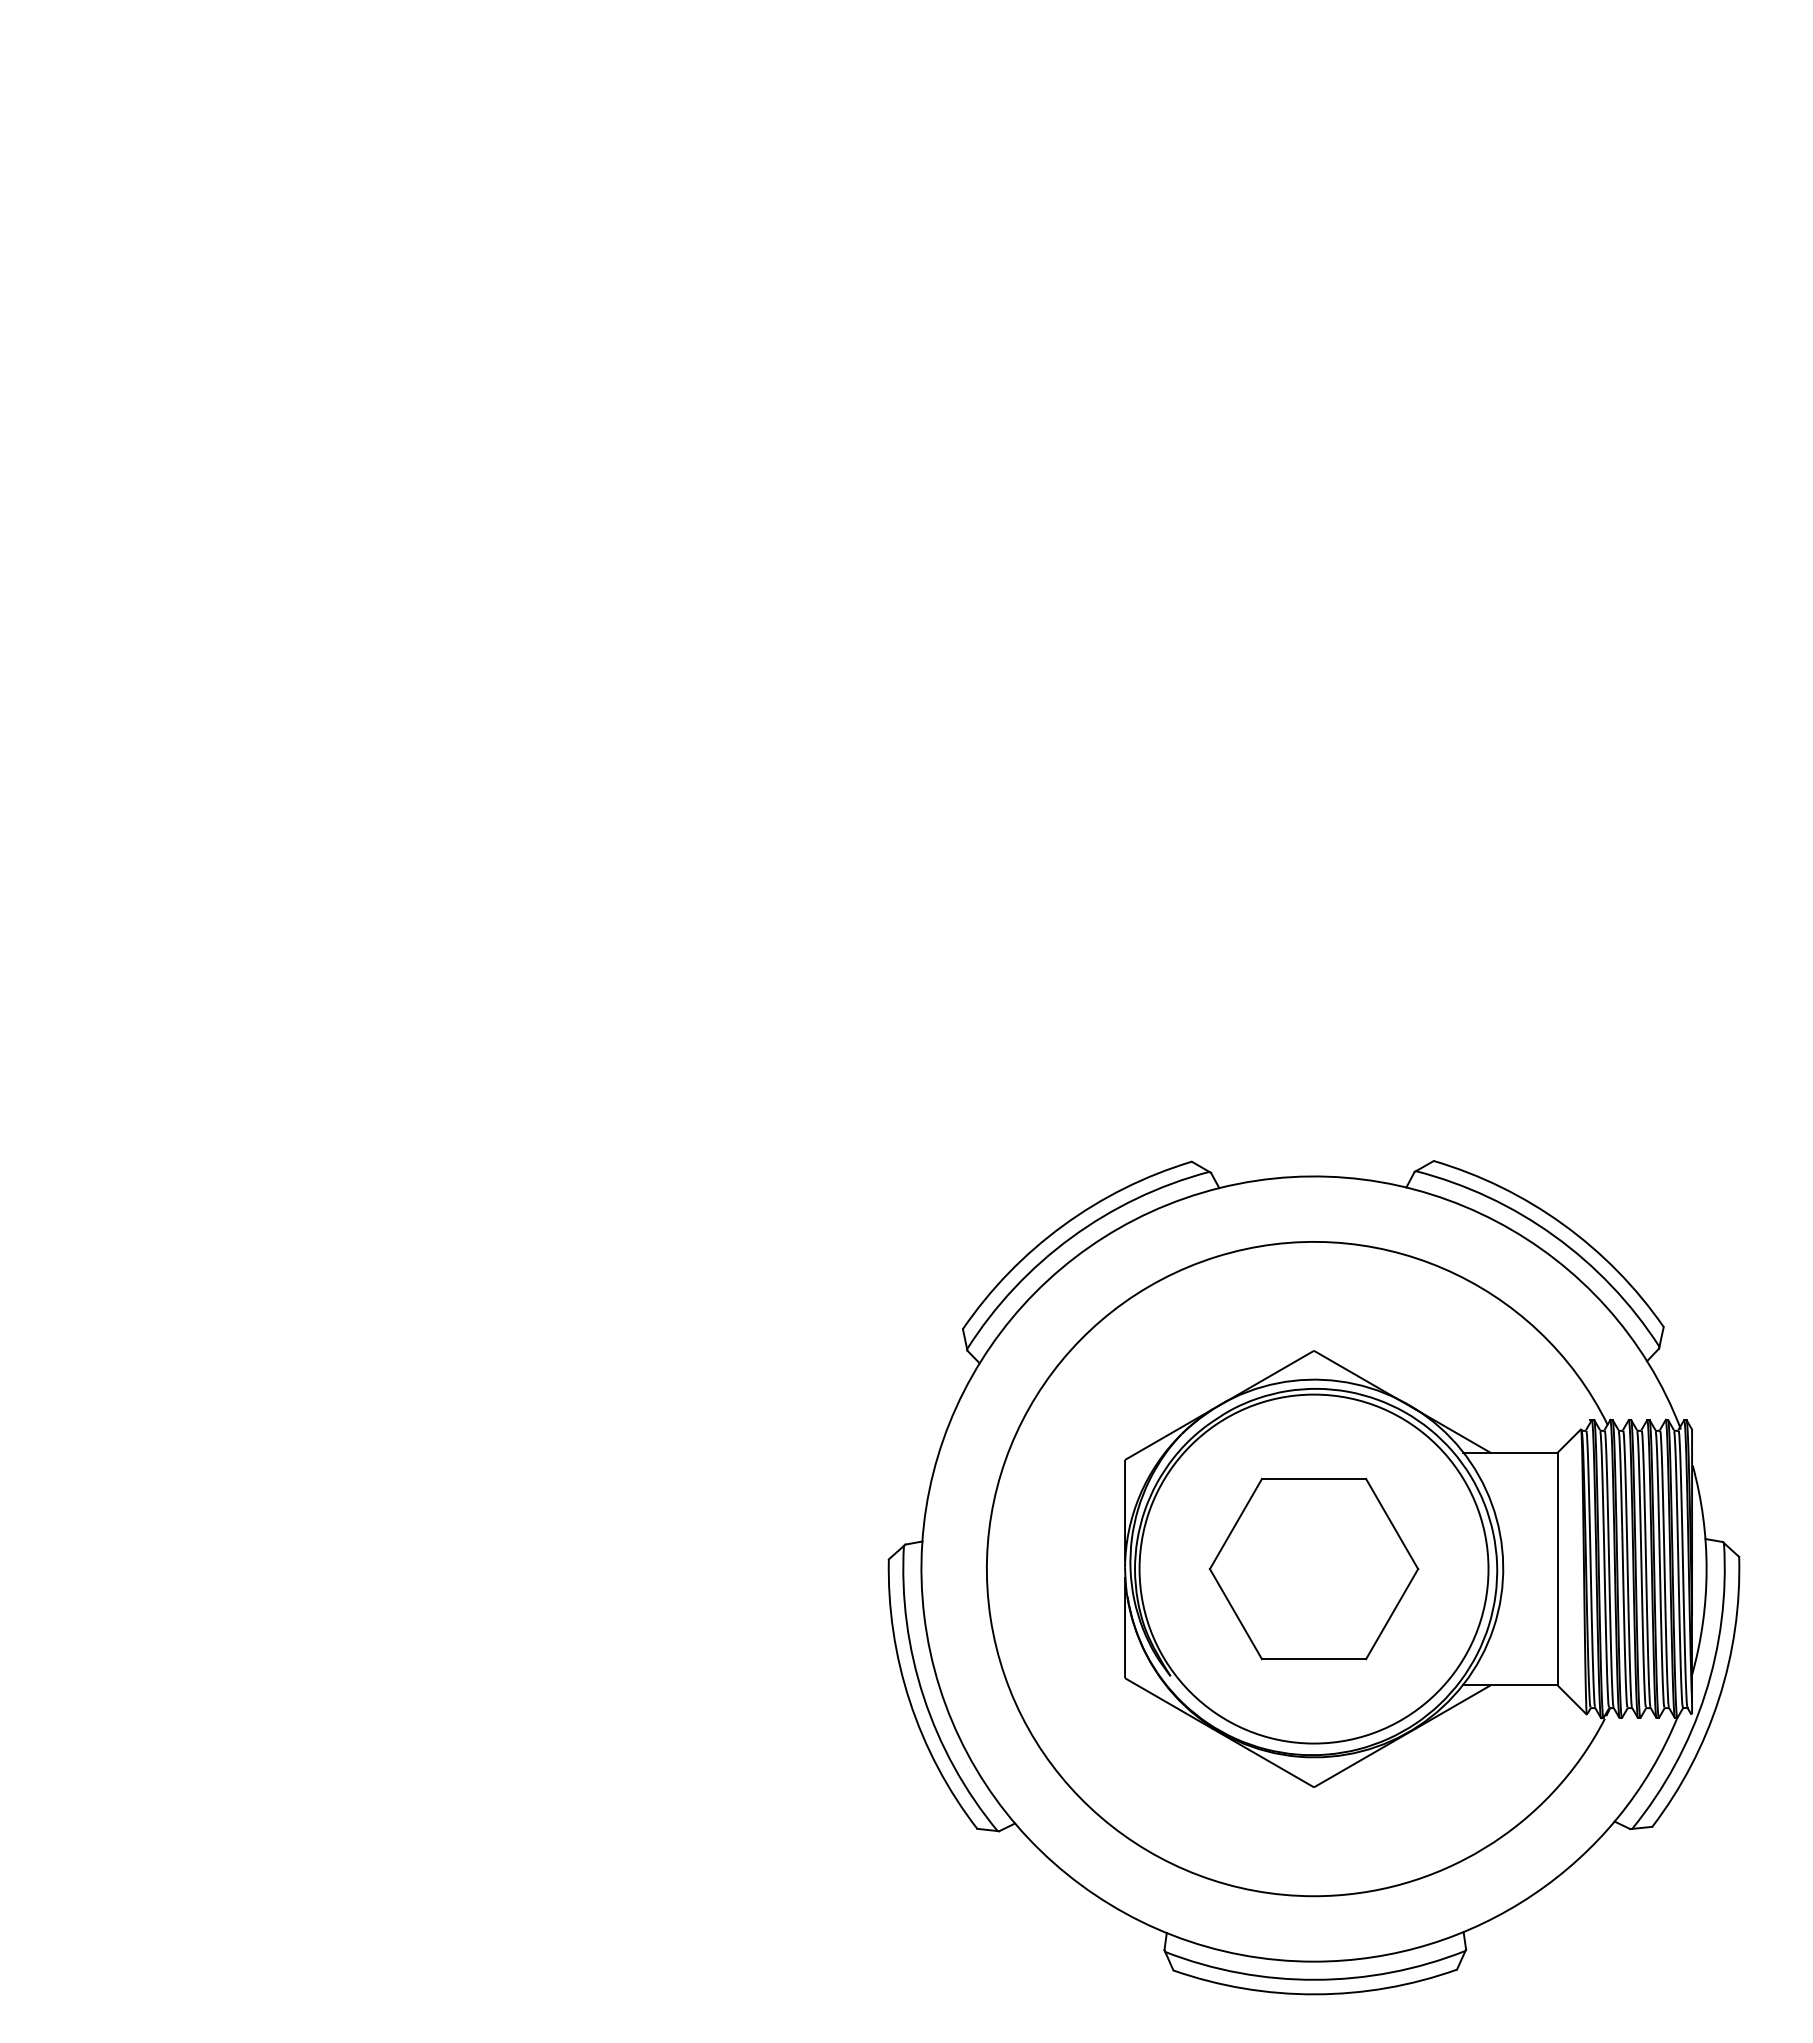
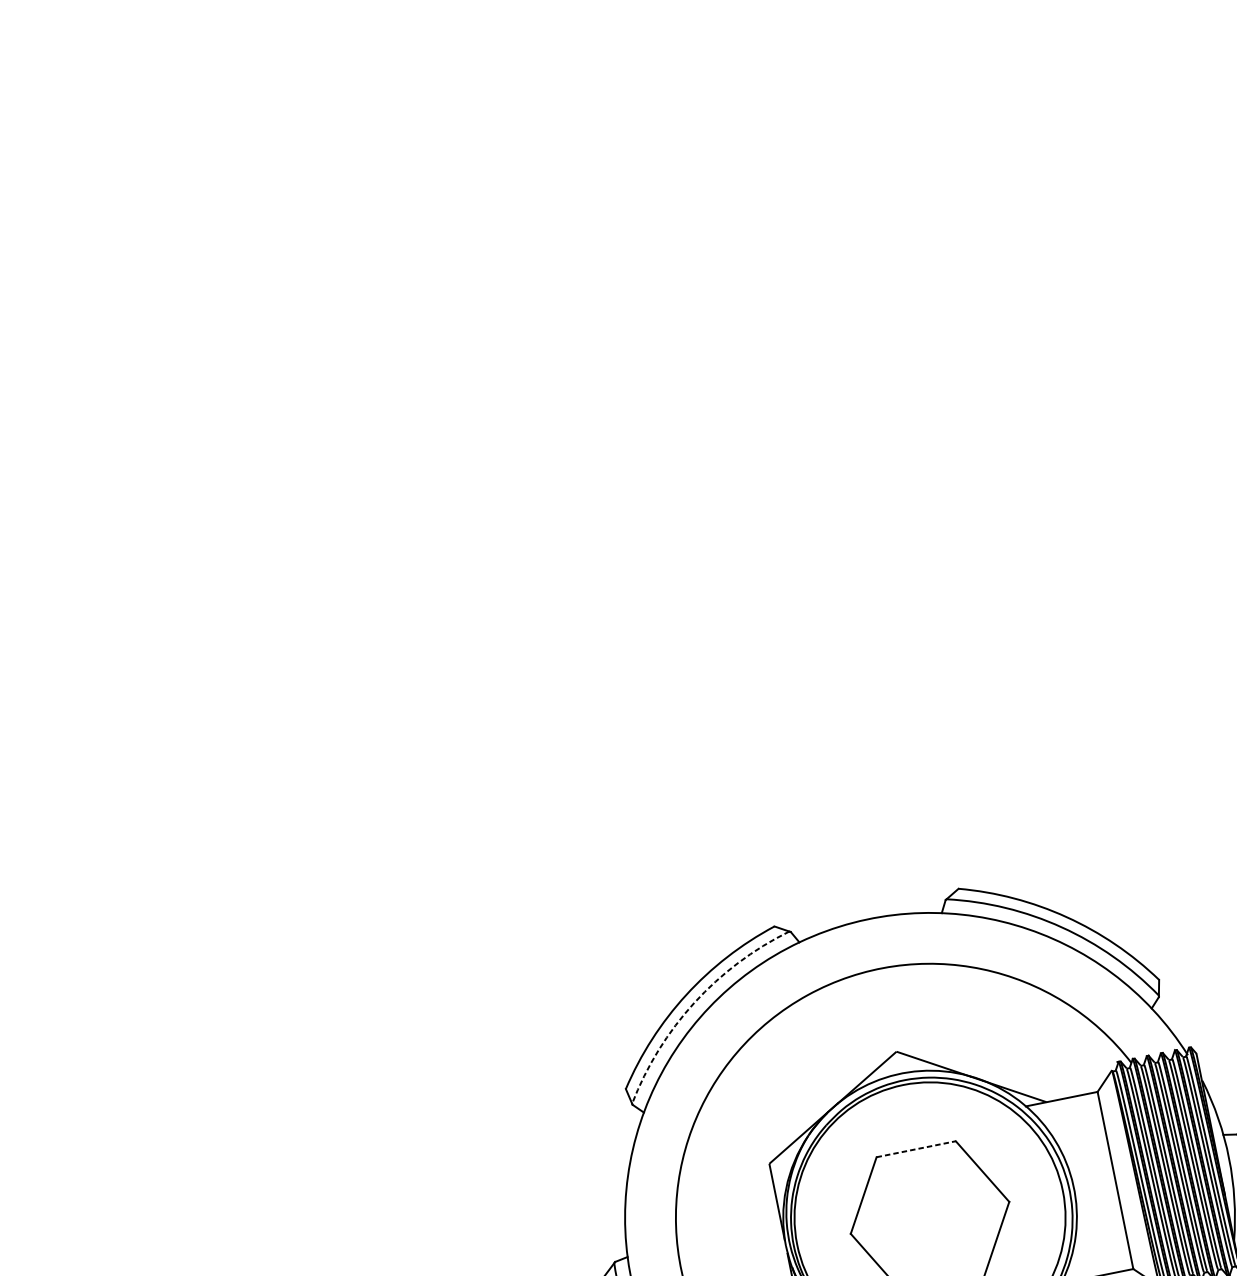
arc: (1071, 1237) -> (694, 1002), solid -> dashed
line: (1314, 1478) -> (916, 1148), solid -> dashed

